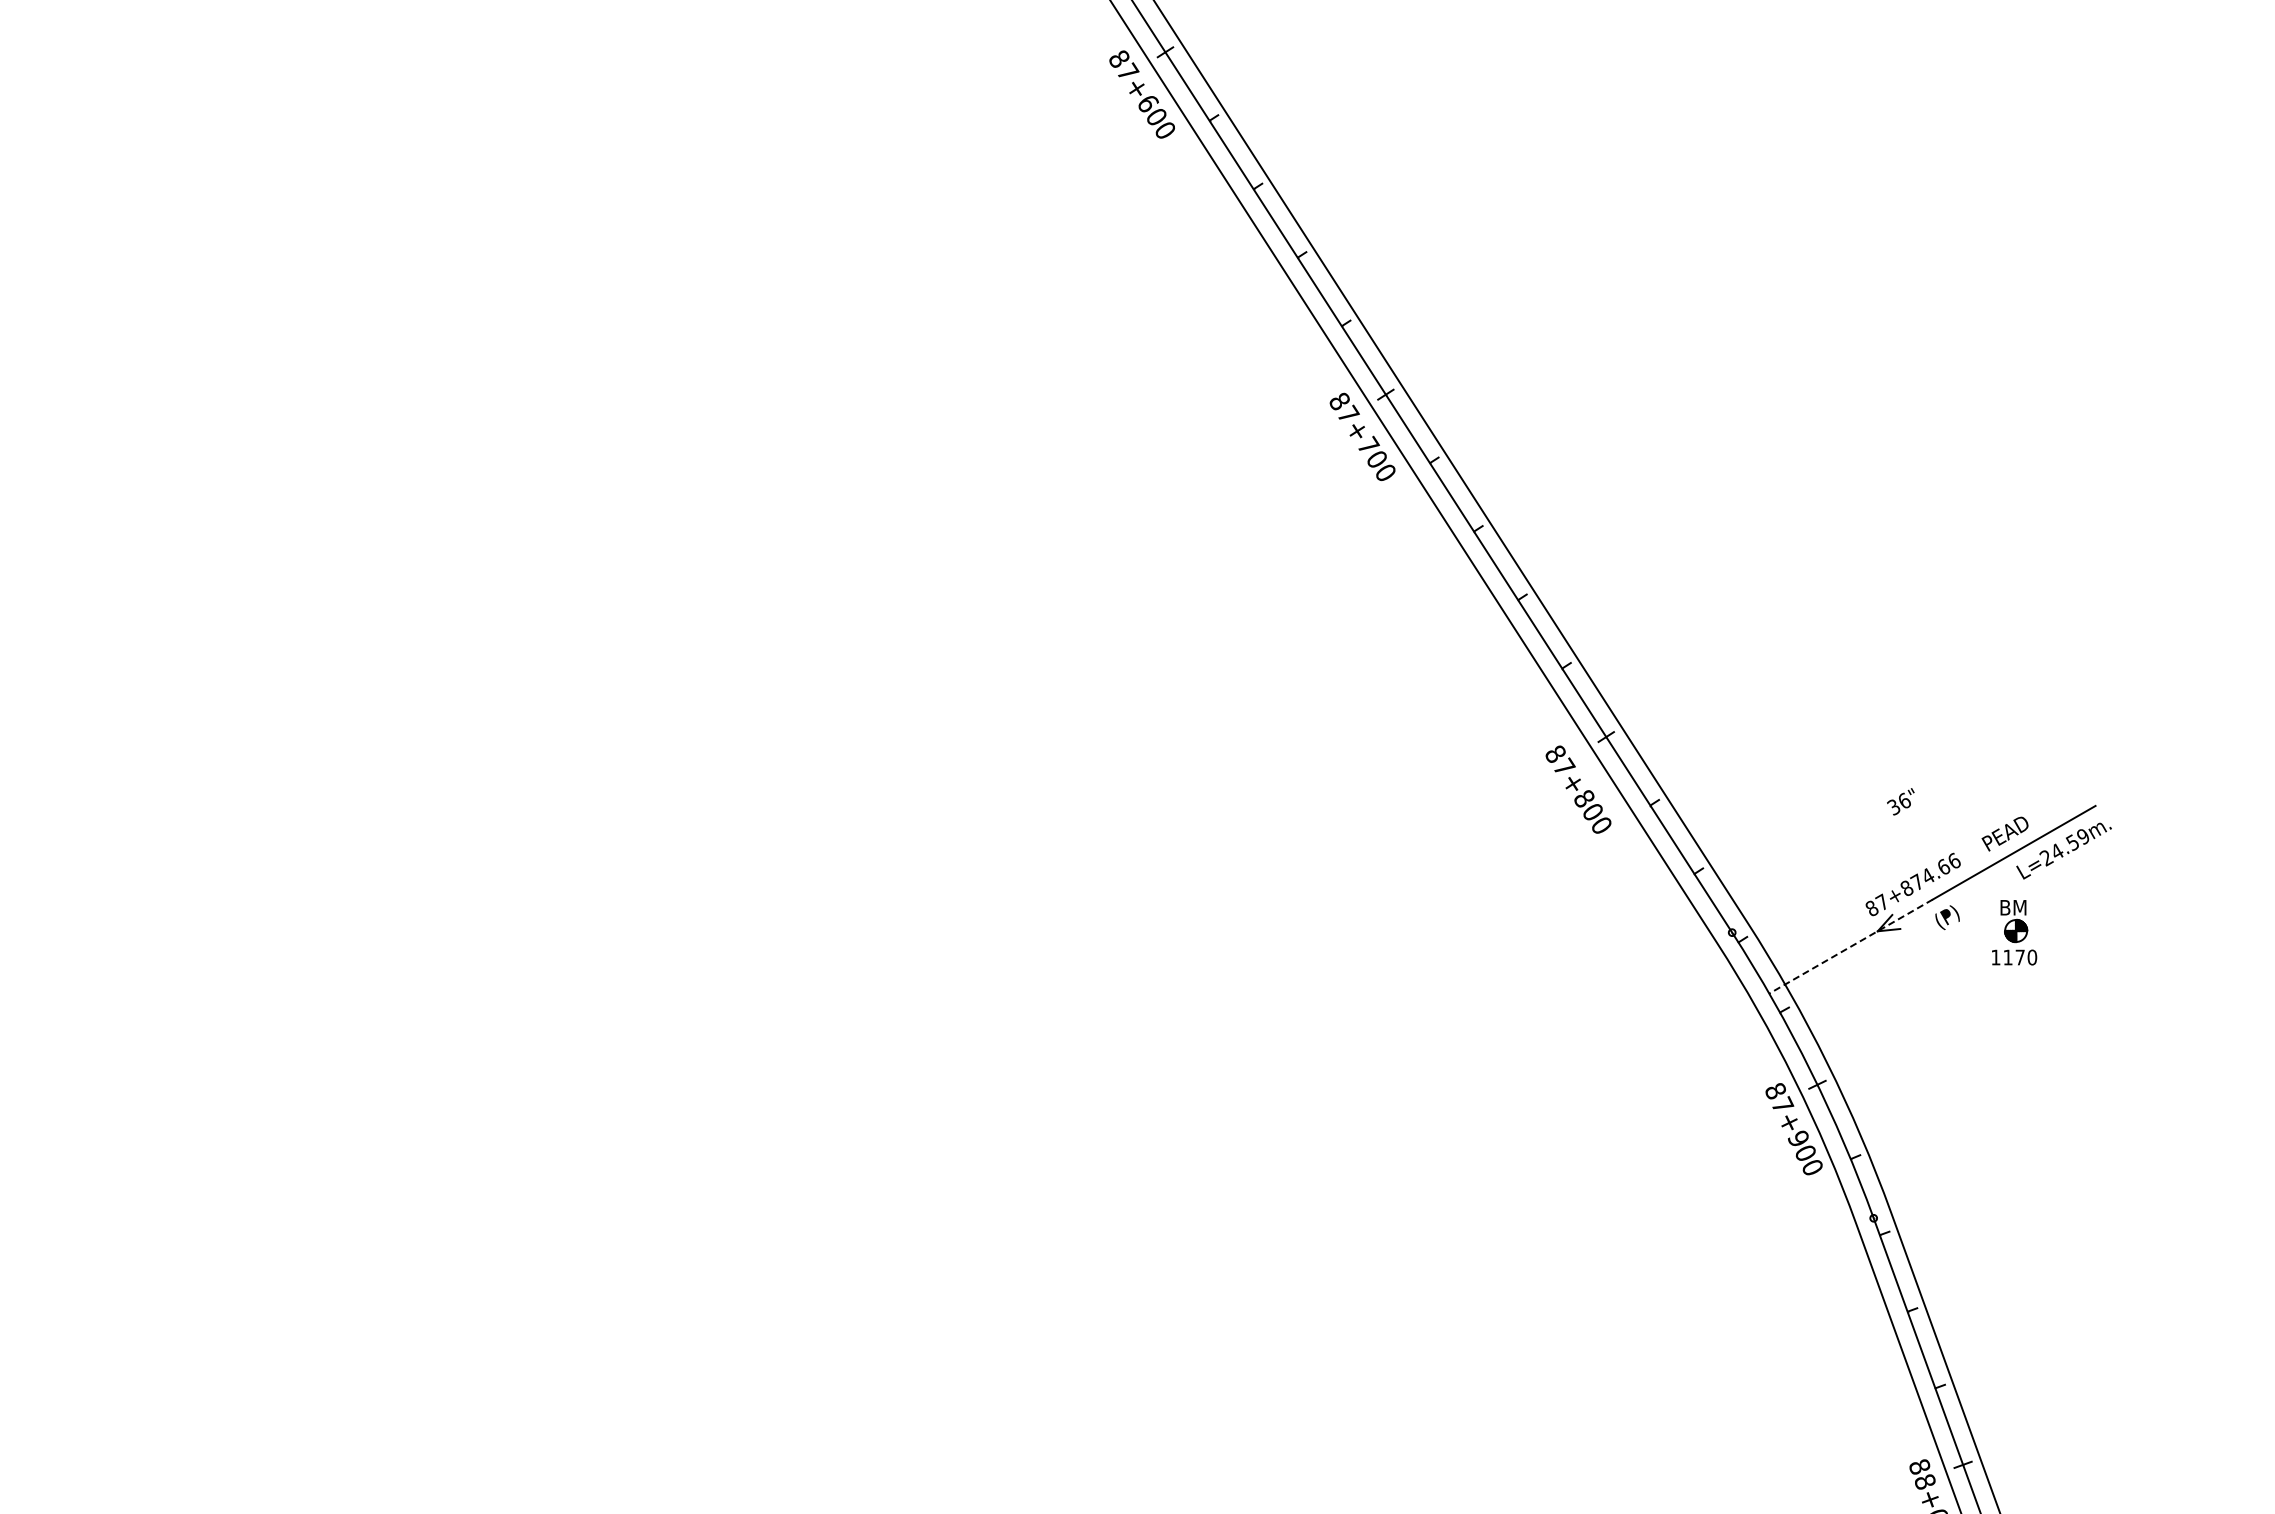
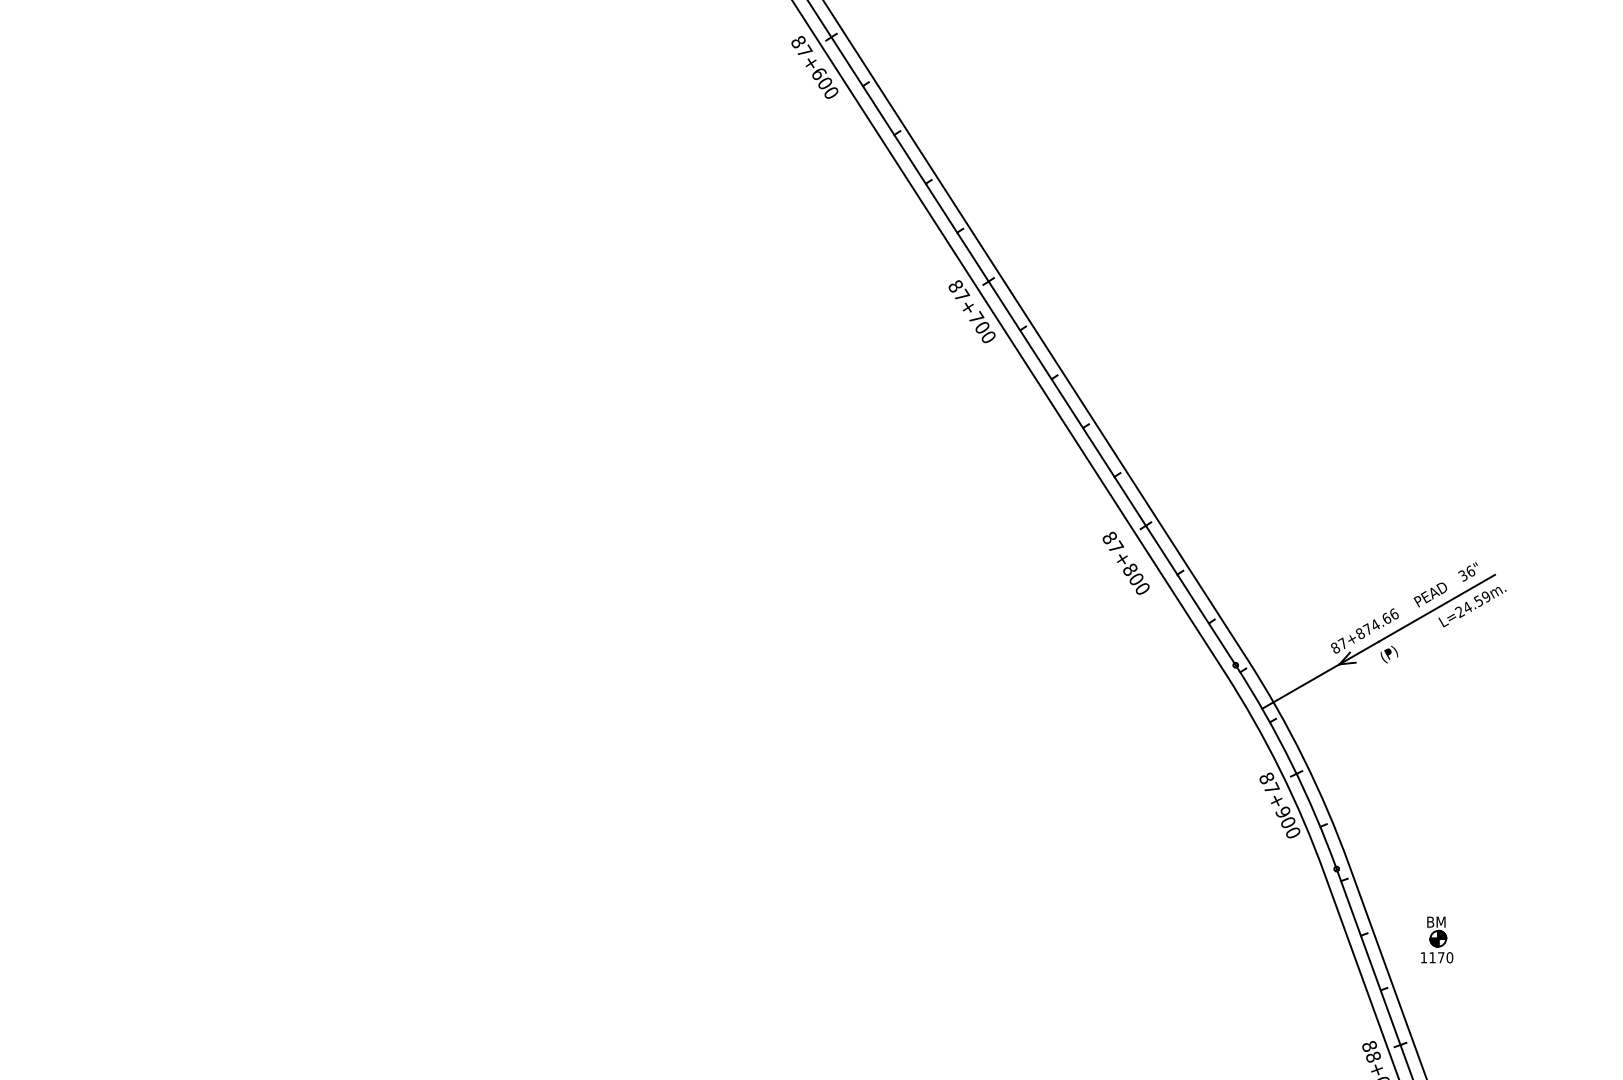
text: (1900, 801) -> (1467, 571), moved
part: (2014, 932) -> (1437, 939), moved
line: (1850, 946) -> (1320, 675), dashed -> solid

